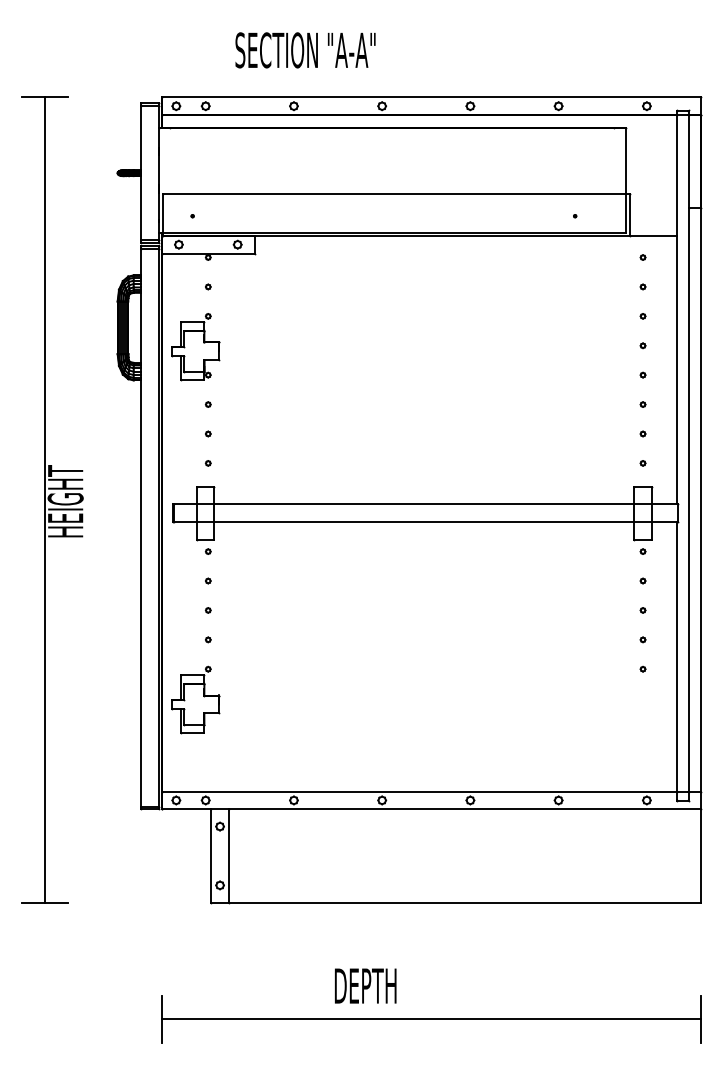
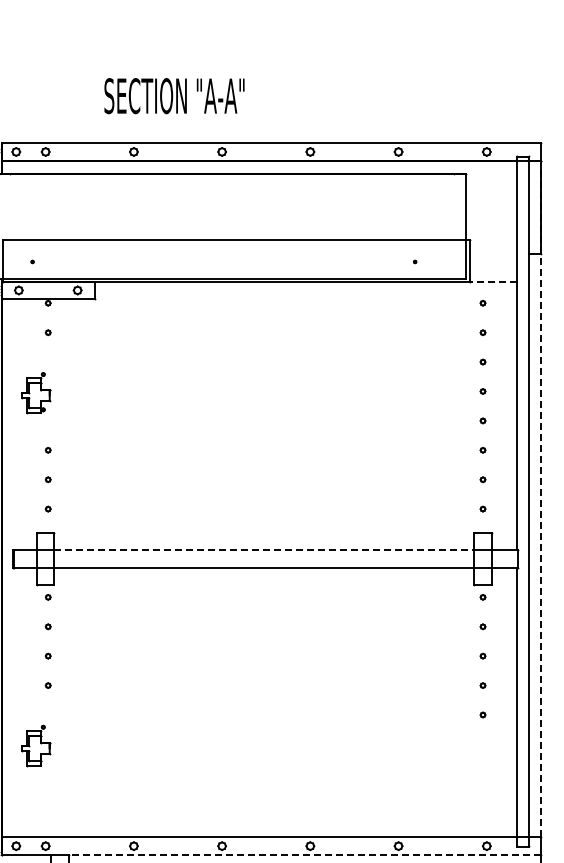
text: (305, 50) -> (174, 96), moved
line: (653, 235) -> (493, 281), solid -> dashed
part: (195, 347) -> (35, 393), size x0.6
line: (701, 452) -> (541, 498), solid -> dashed
line: (424, 504) -> (264, 550), solid -> dashed
part: (195, 699) -> (35, 745), size x0.6
line: (464, 809) -> (304, 855), solid -> dashed

